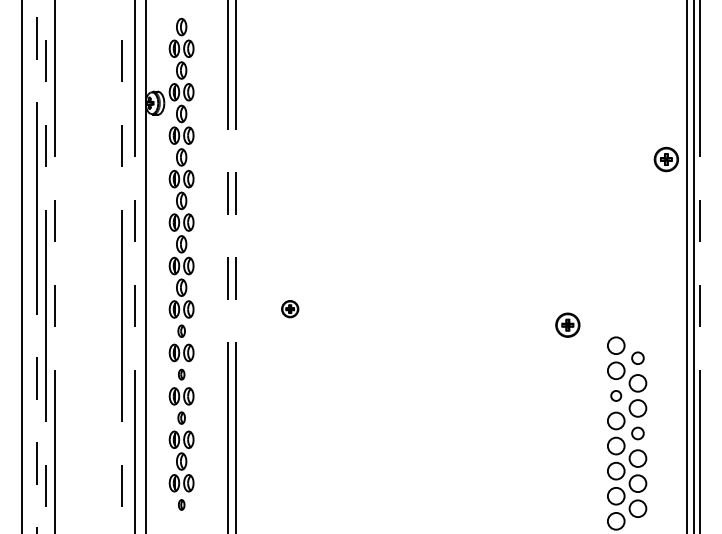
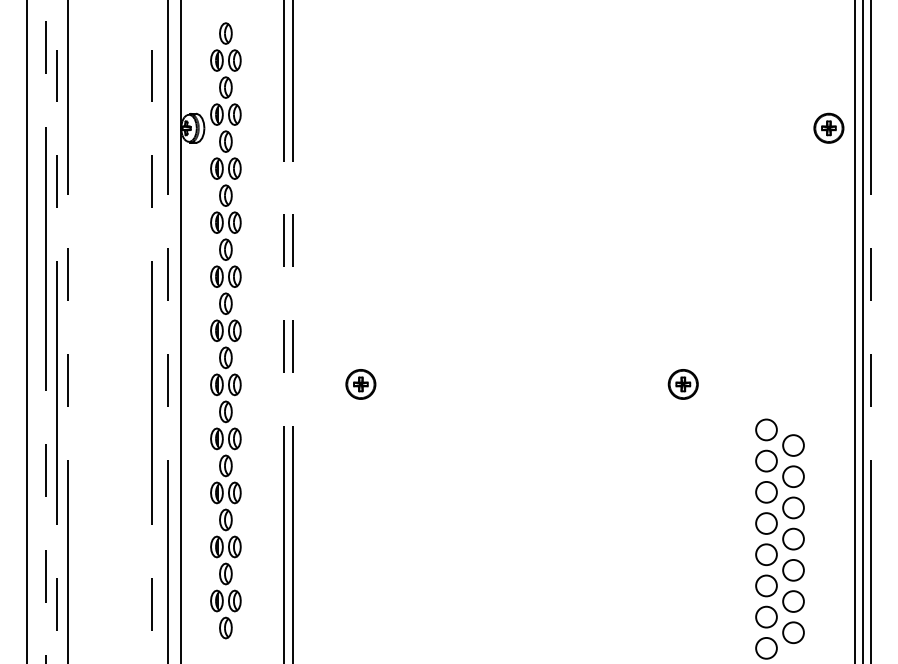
part: (666, 158) -> (828, 127), moved
part: (289, 309) -> (360, 384), size x1.43
part: (567, 325) -> (682, 384), moved
part: (181, 330) -> (225, 411), size x1.43
circle: (637, 358) -> (793, 445), size x1.43
part: (181, 374) -> (225, 465), size x1.67
circle: (616, 396) -> (766, 492), size x1.67
part: (181, 417) -> (225, 519), size x1.43
circle: (637, 433) -> (793, 538), size x1.43
part: (181, 504) -> (225, 627), size x1.67

